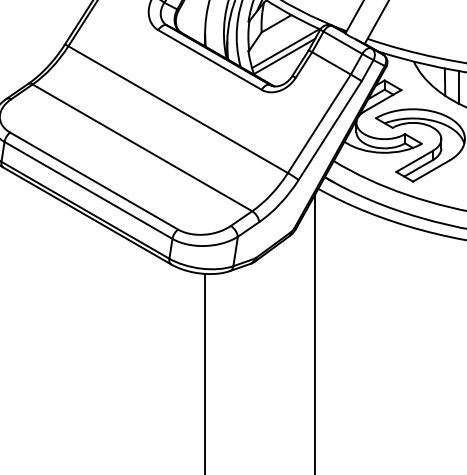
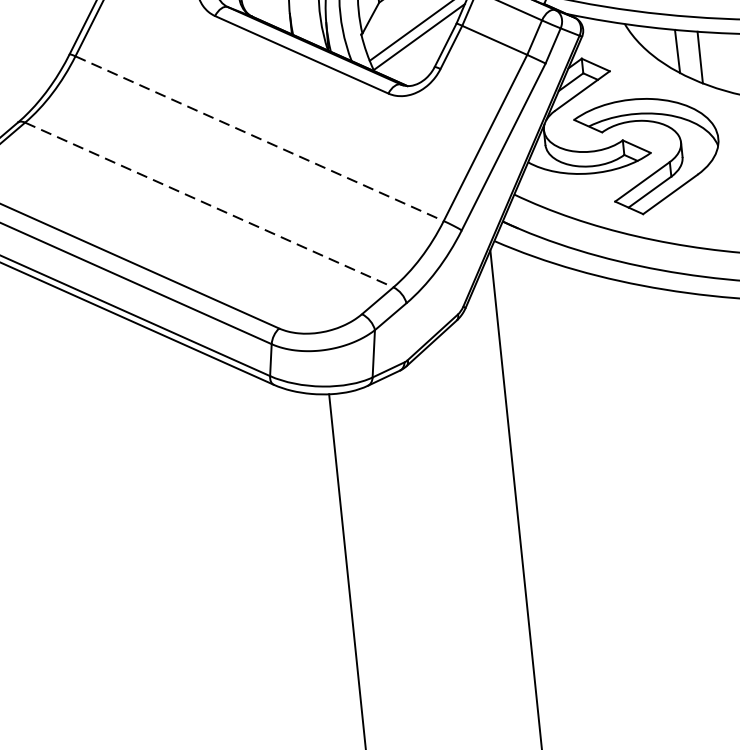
line: (178, 109) -> (260, 138), solid -> dashed
line: (142, 147) -> (209, 204), solid -> dashed

